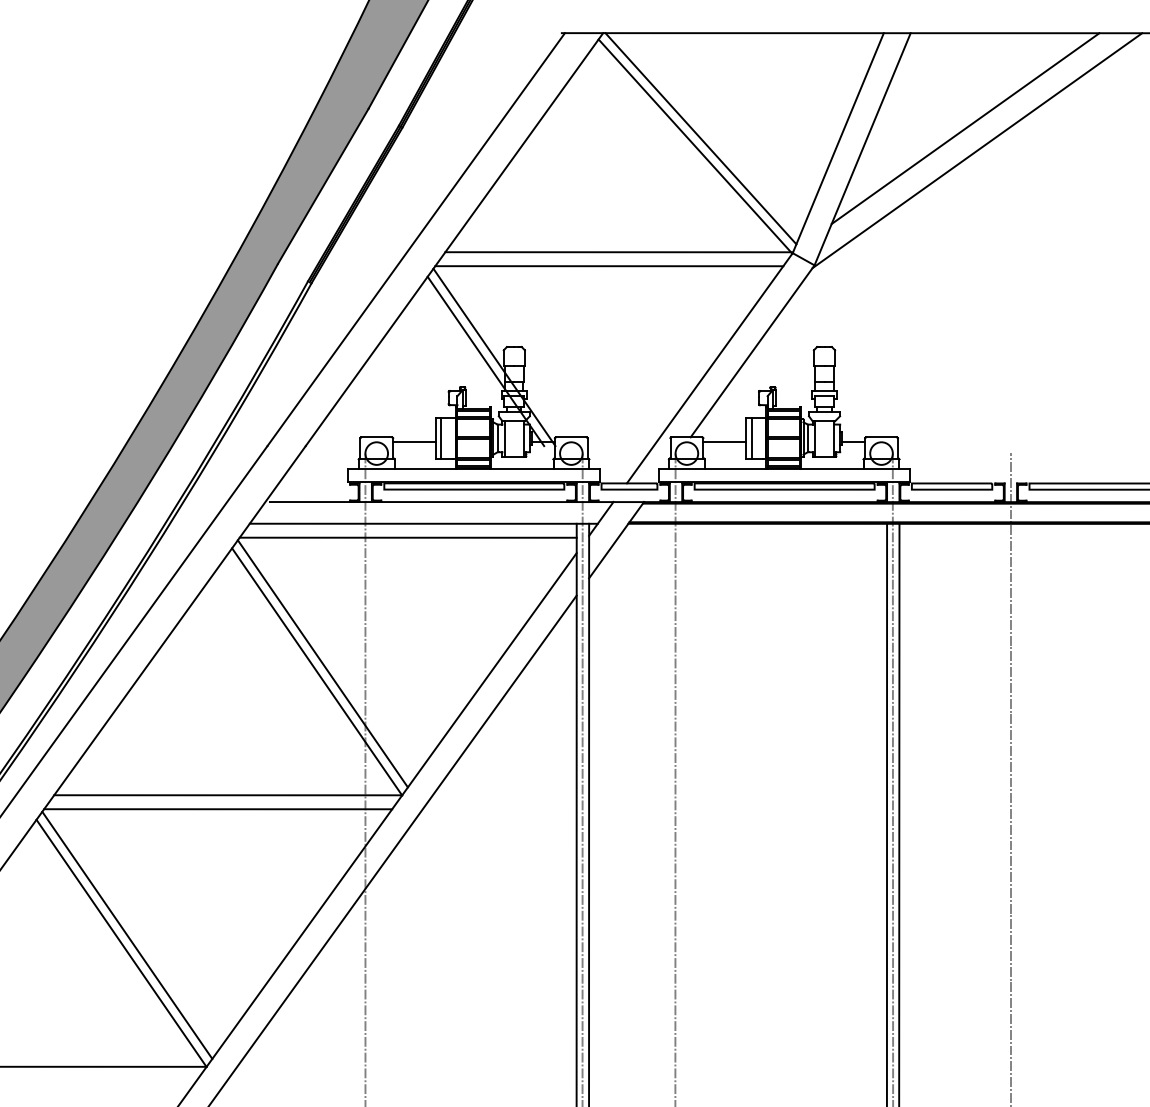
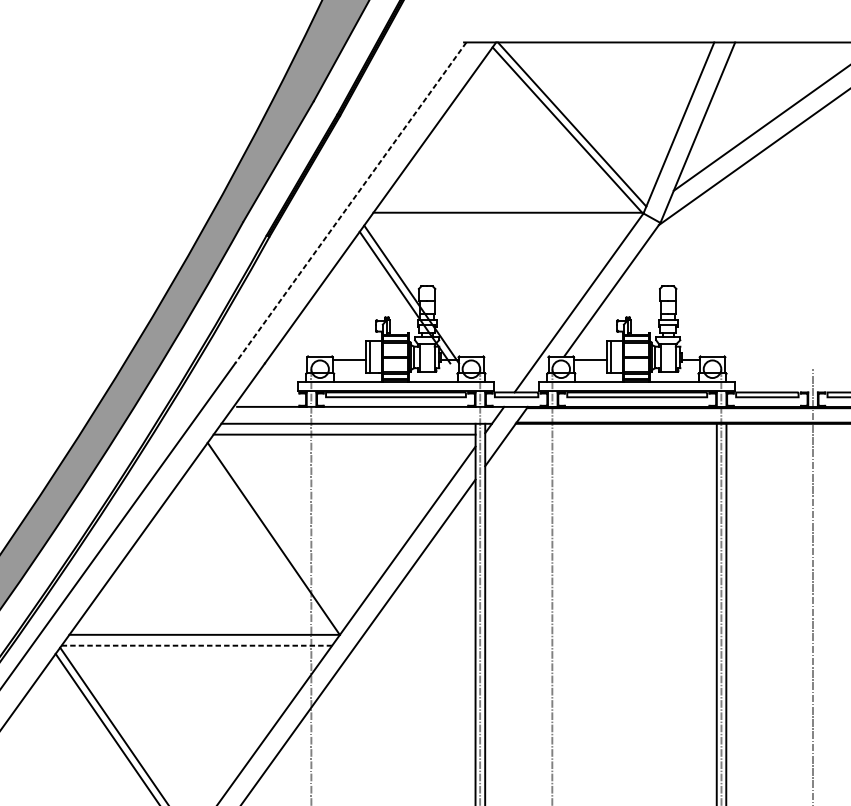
line: (415, 240) -> (350, 203), solid -> dashed
line: (609, 266) -> (501, 223), removed
line: (322, 663) -> (277, 532), removed
line: (217, 809) -> (196, 645), solid -> dashed

